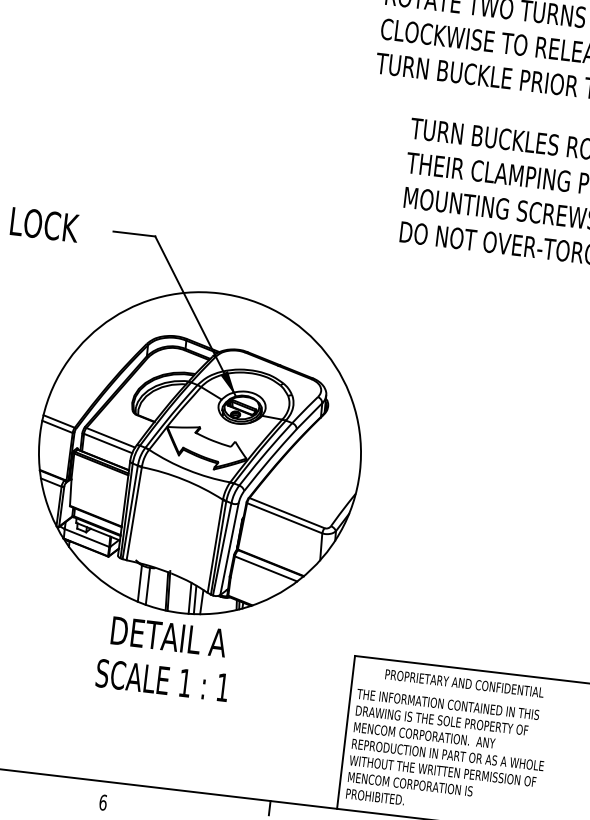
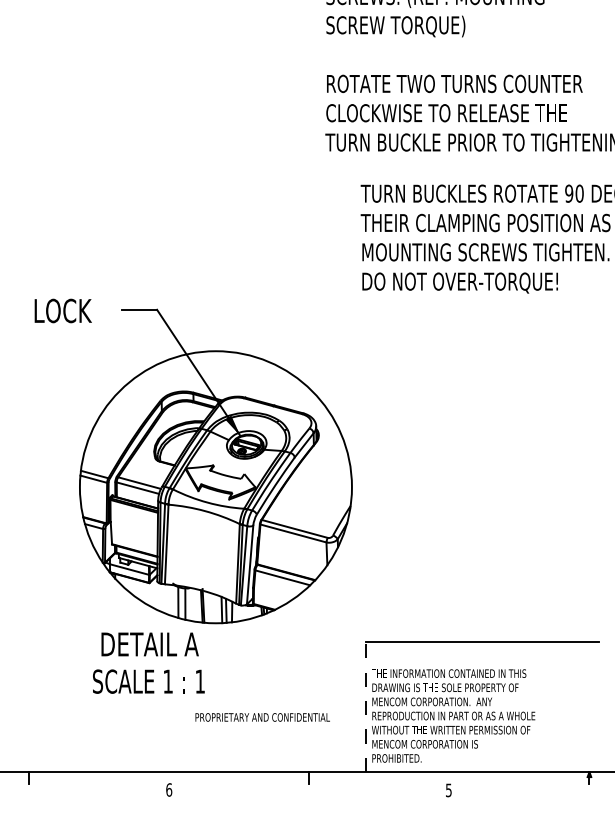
text: (164, 657) -> (148, 662), moved
text: (464, 683) -> (262, 717), moved
line: (346, 731) -> (366, 706), solid -> dashed

